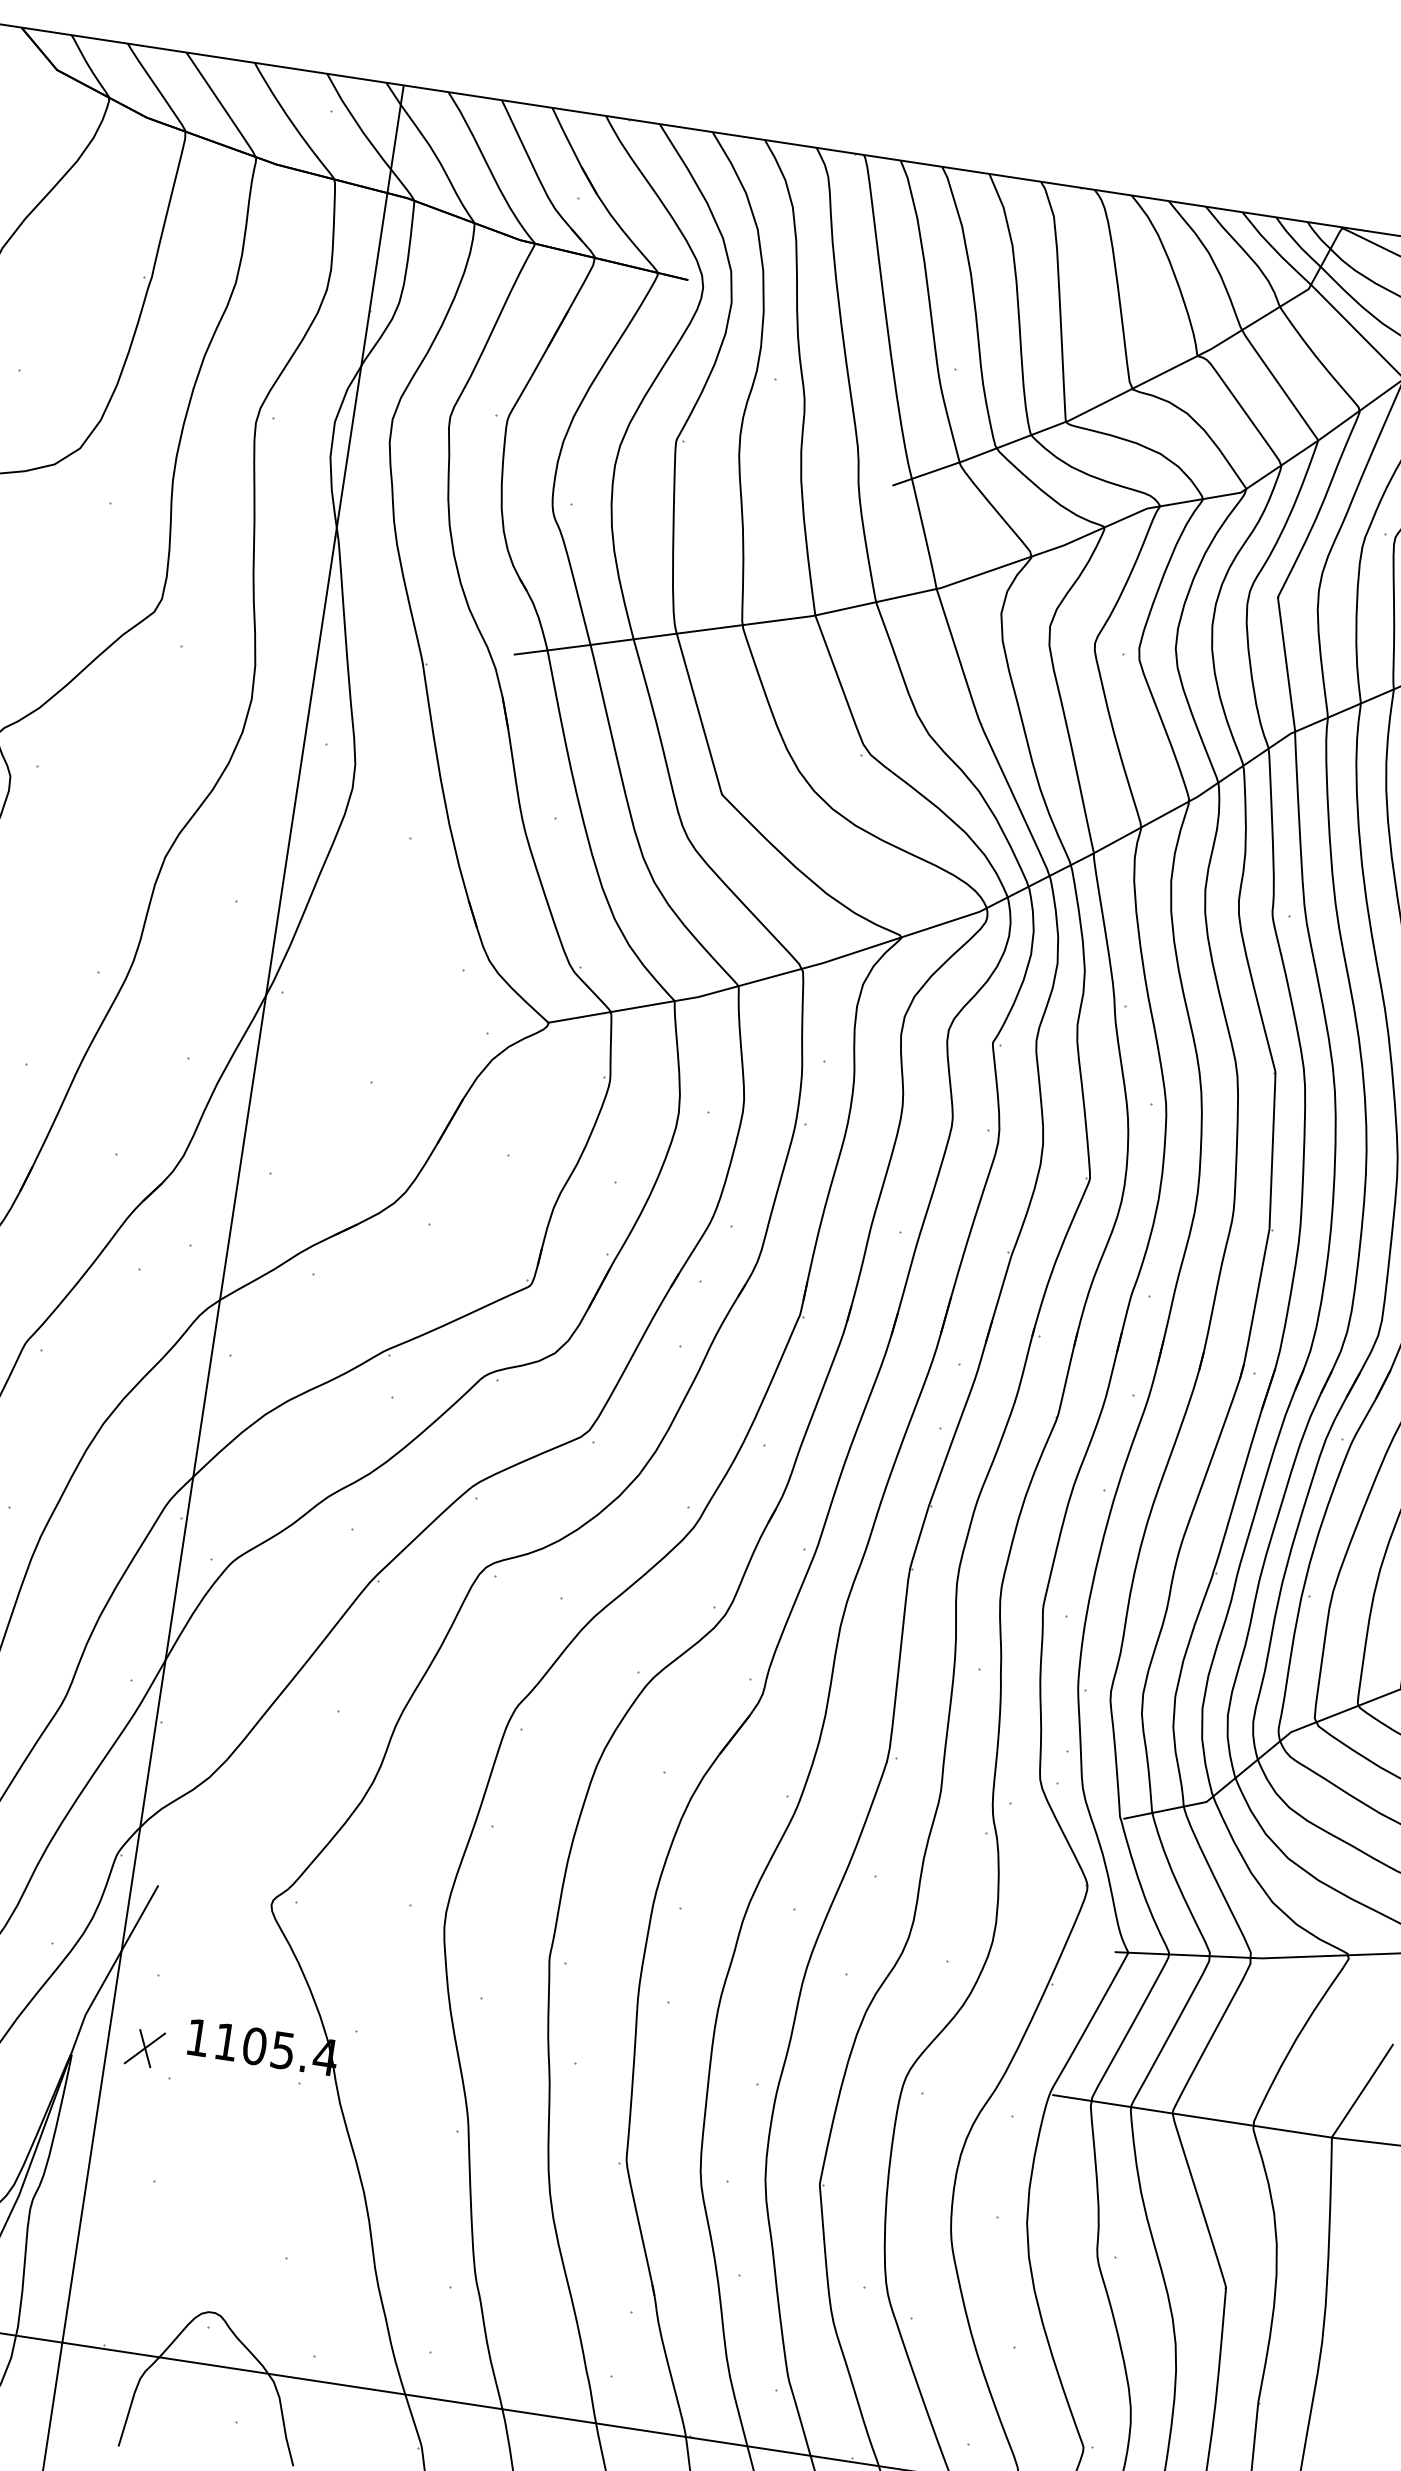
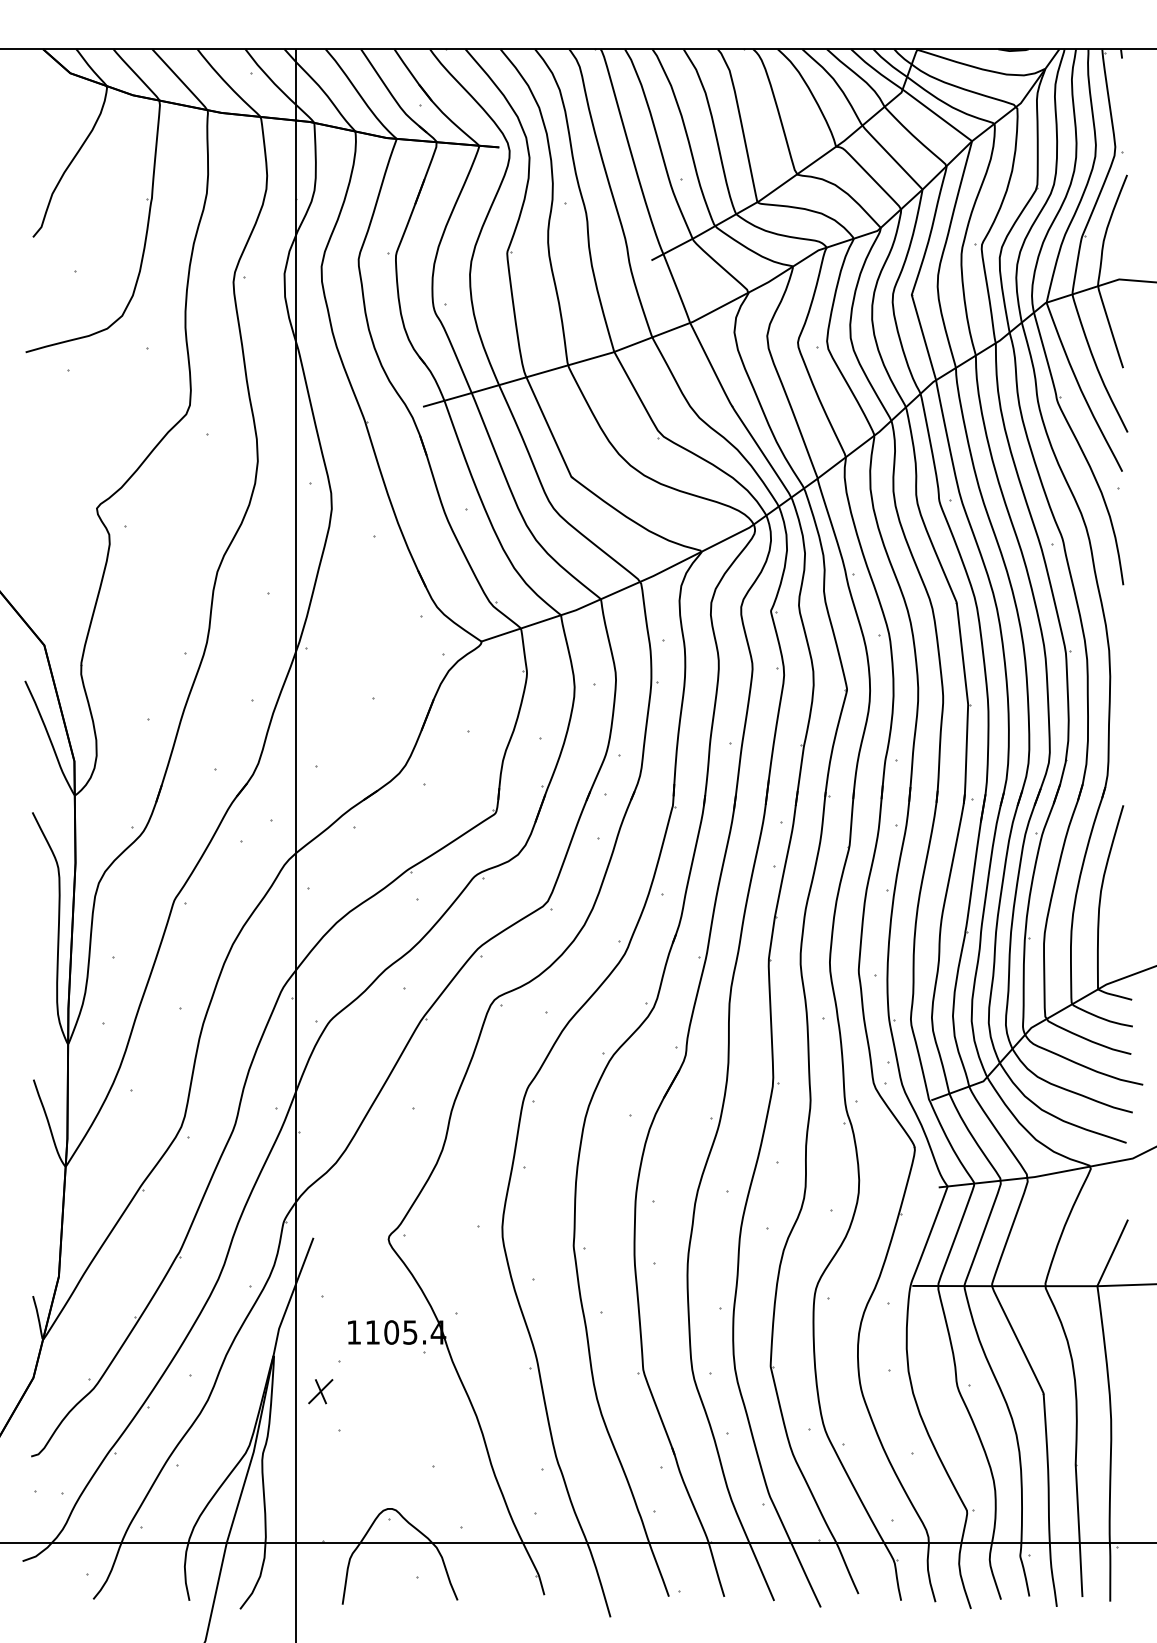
part: (144, 2048) -> (320, 1391), moved

